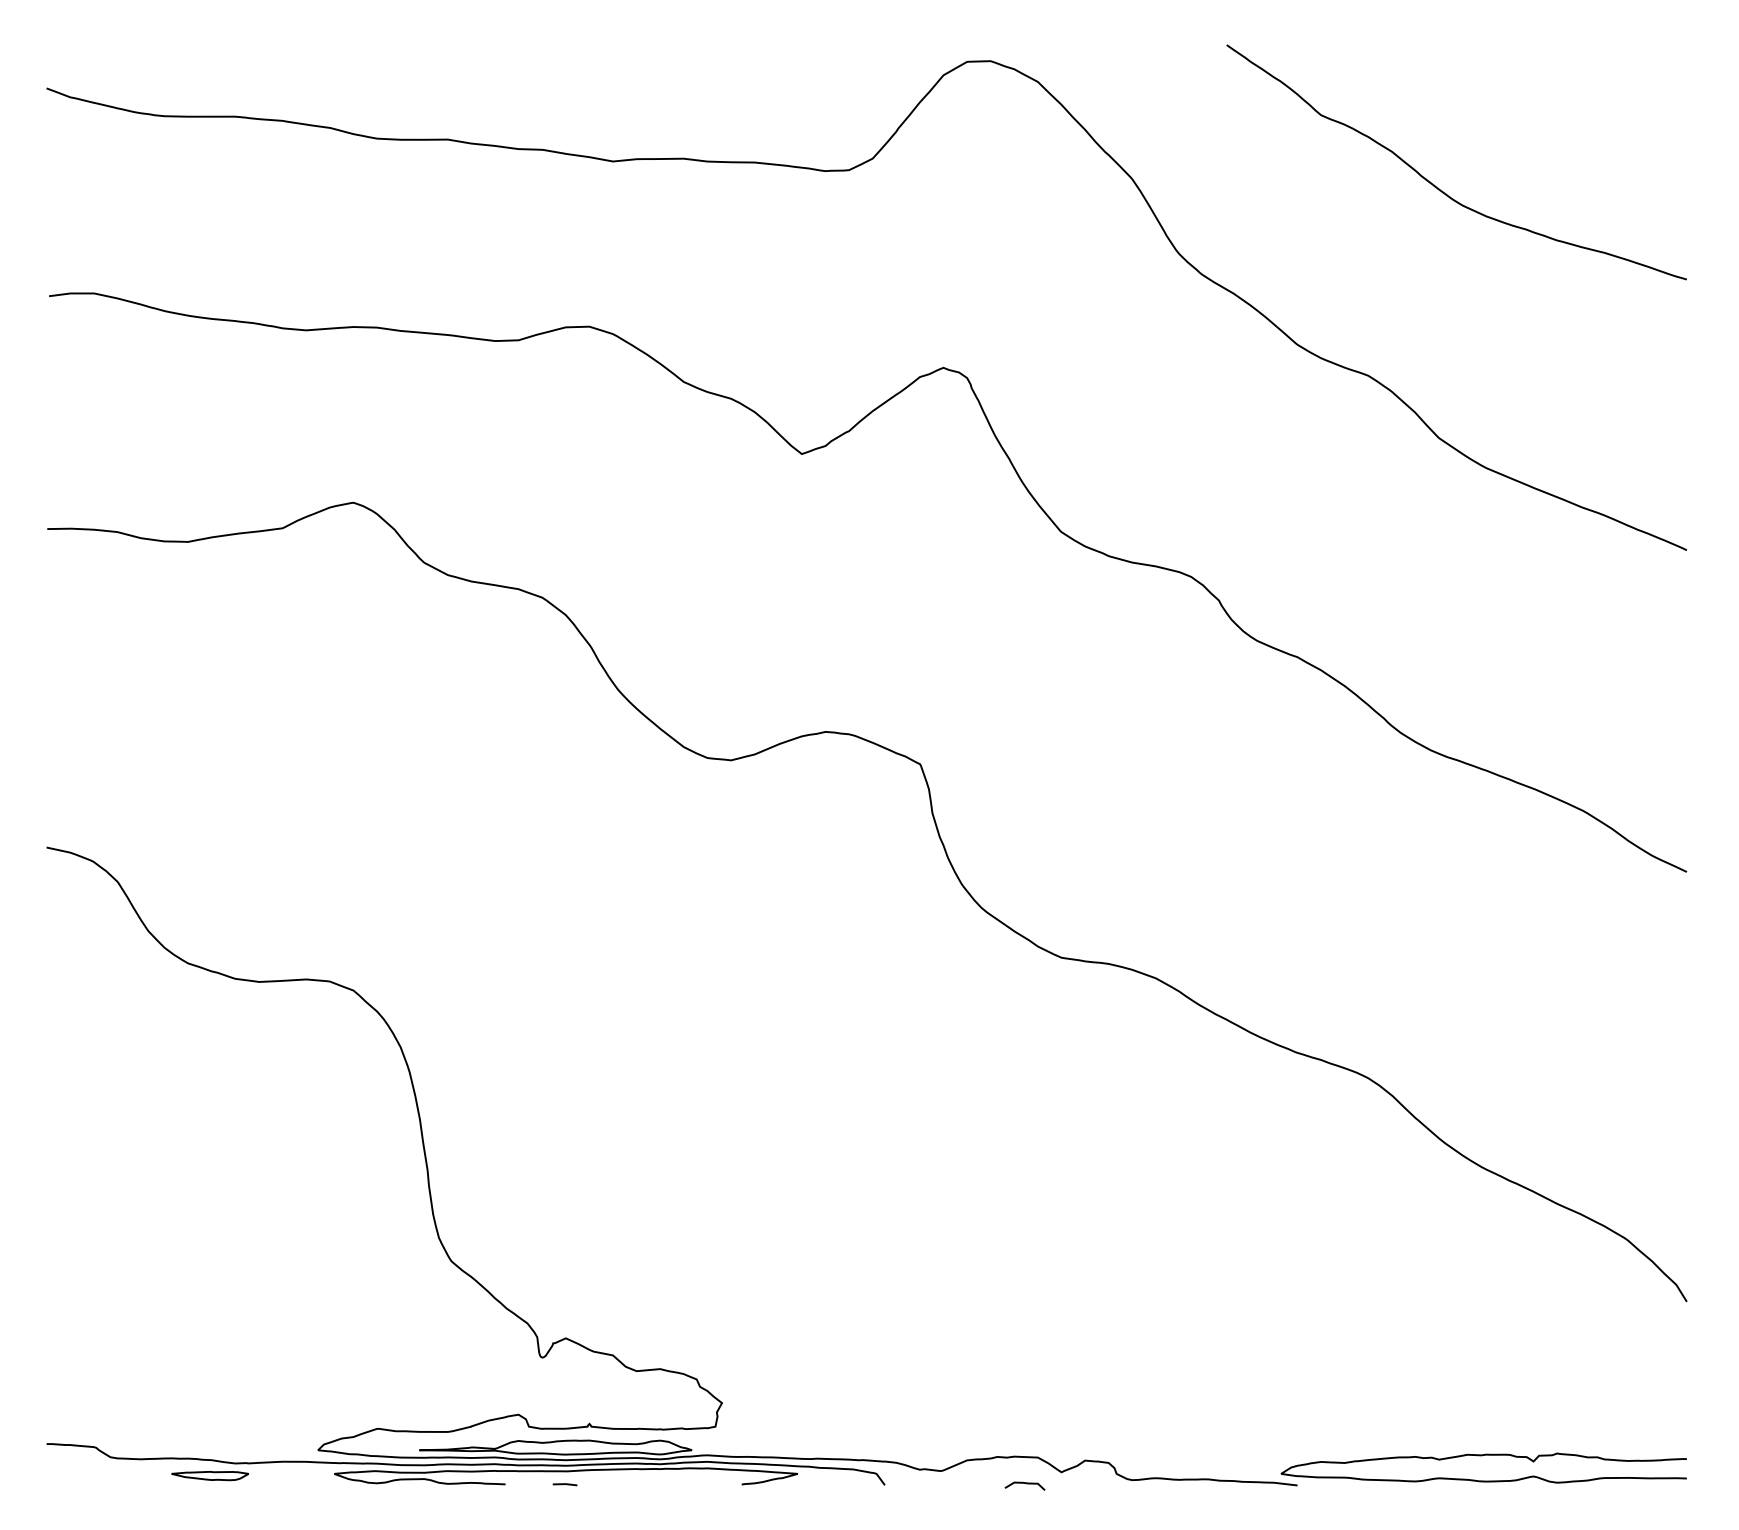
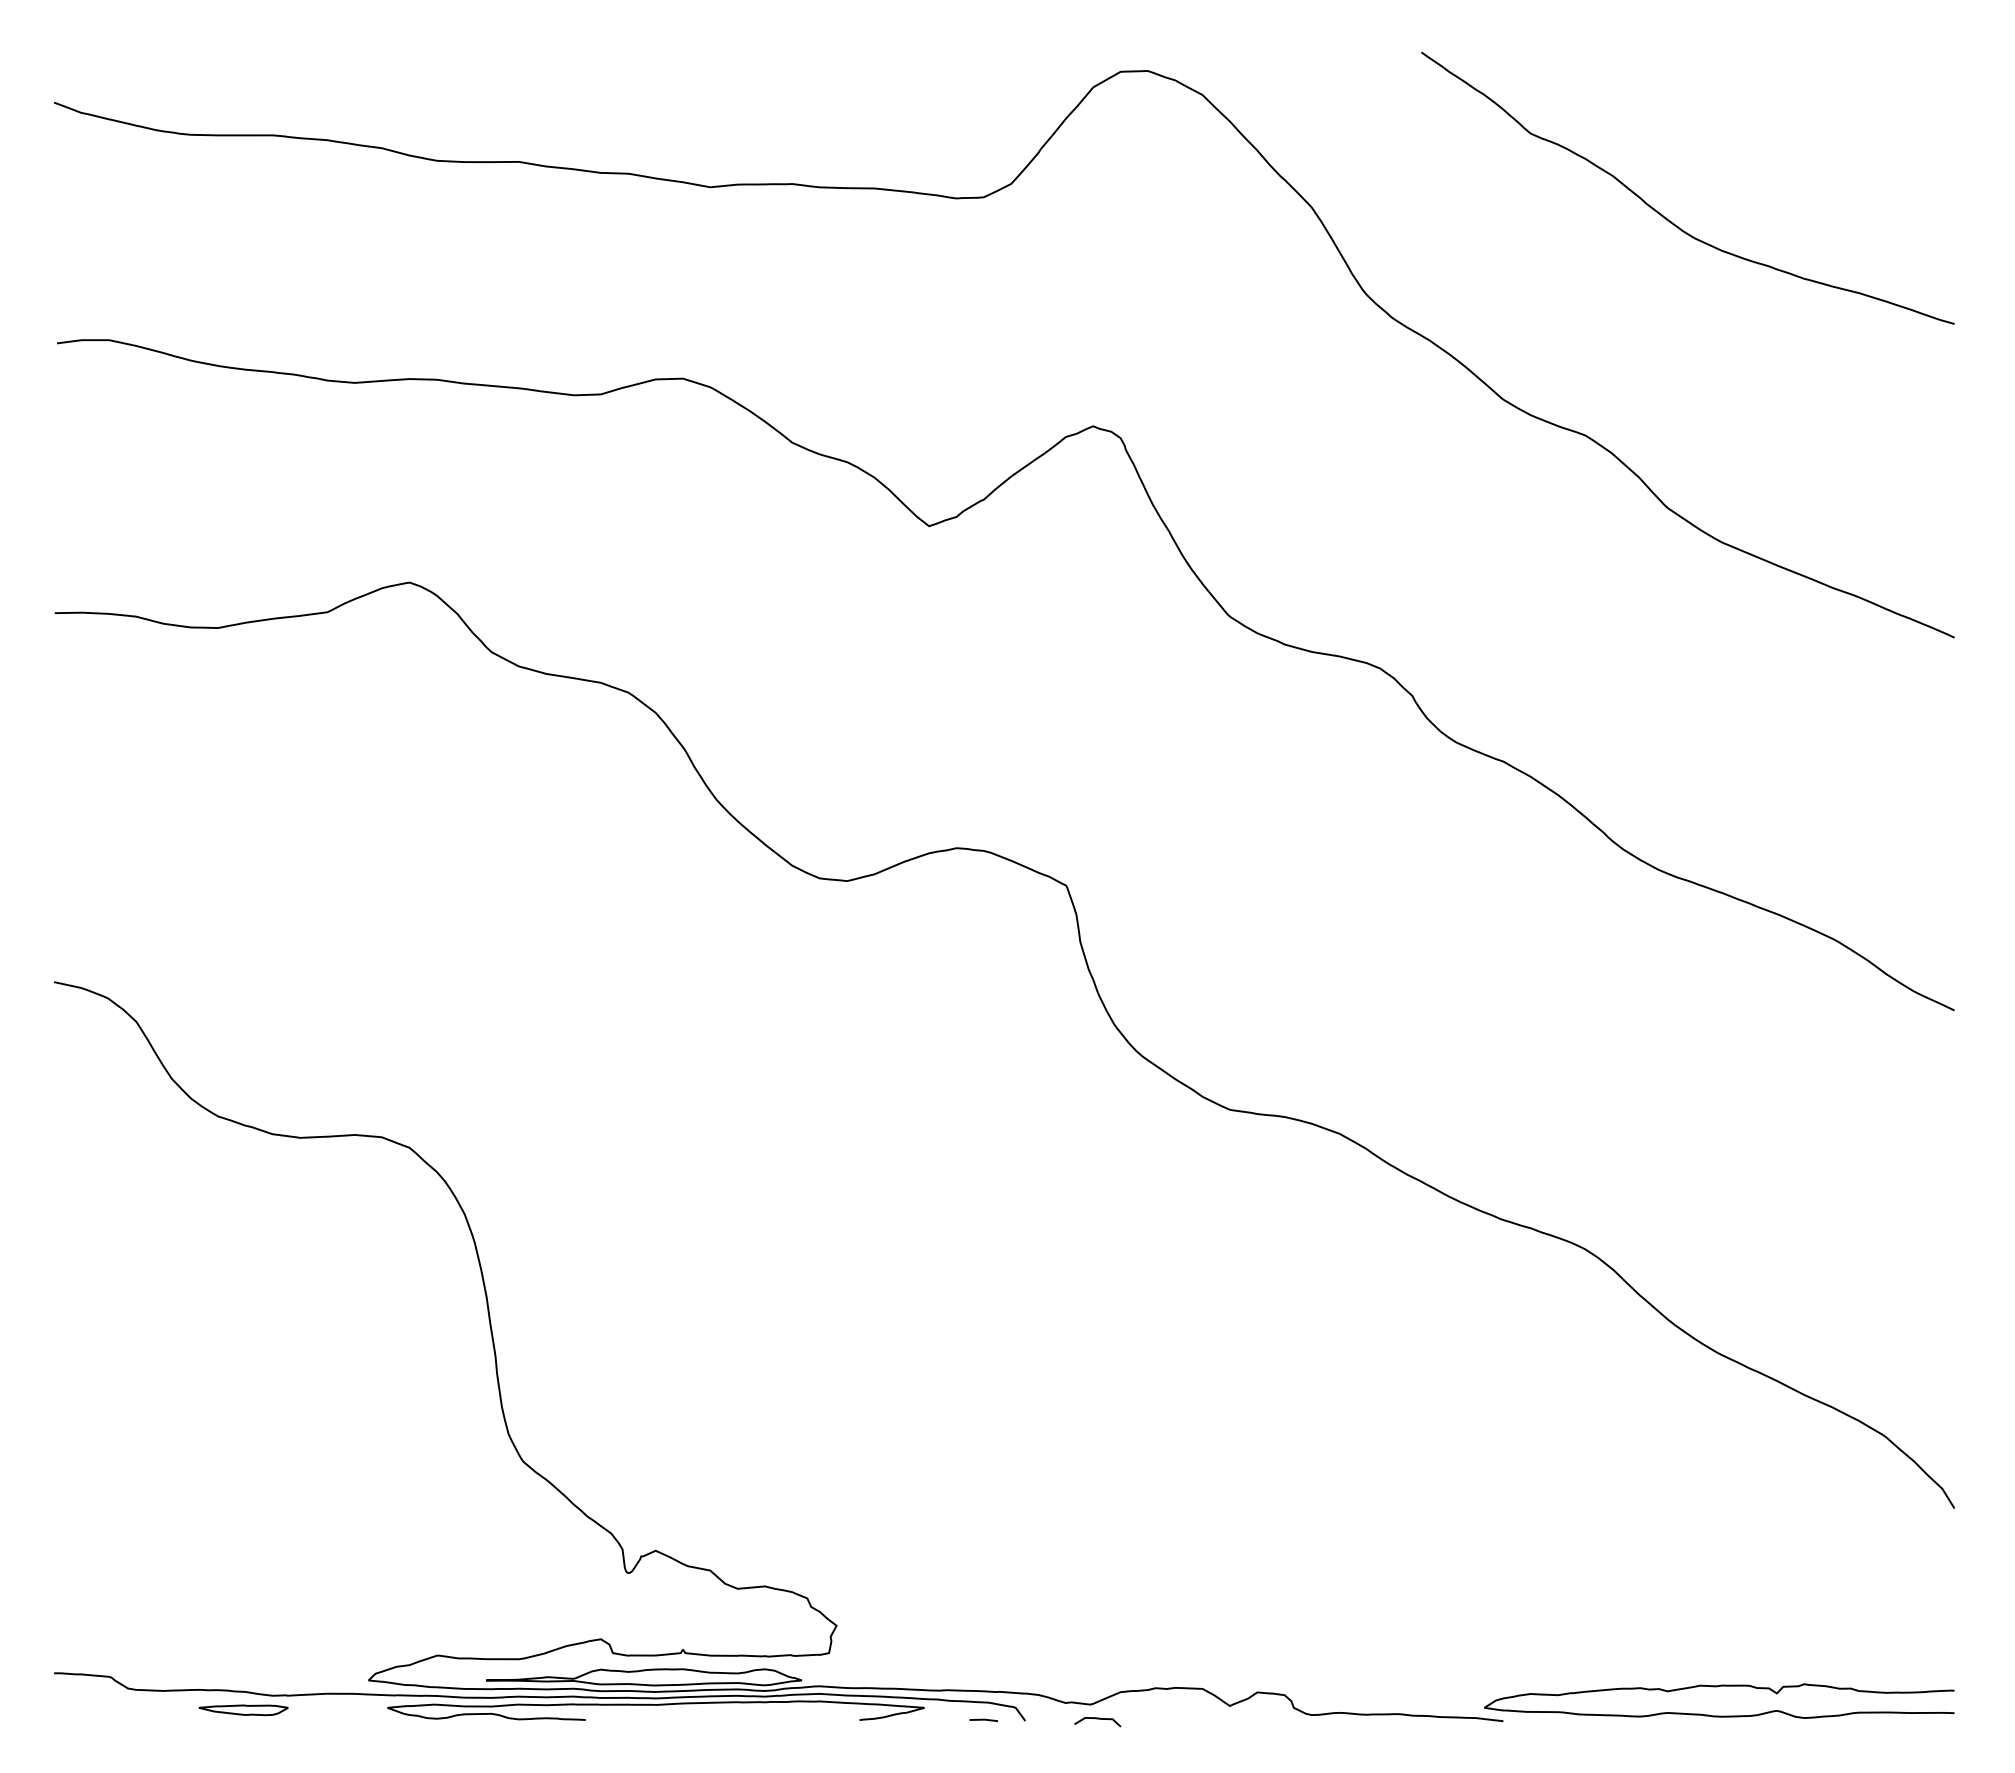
line: (564, 1483) -> (983, 1719), moved
curve: (1024, 1483) -> (1097, 1719), moved

